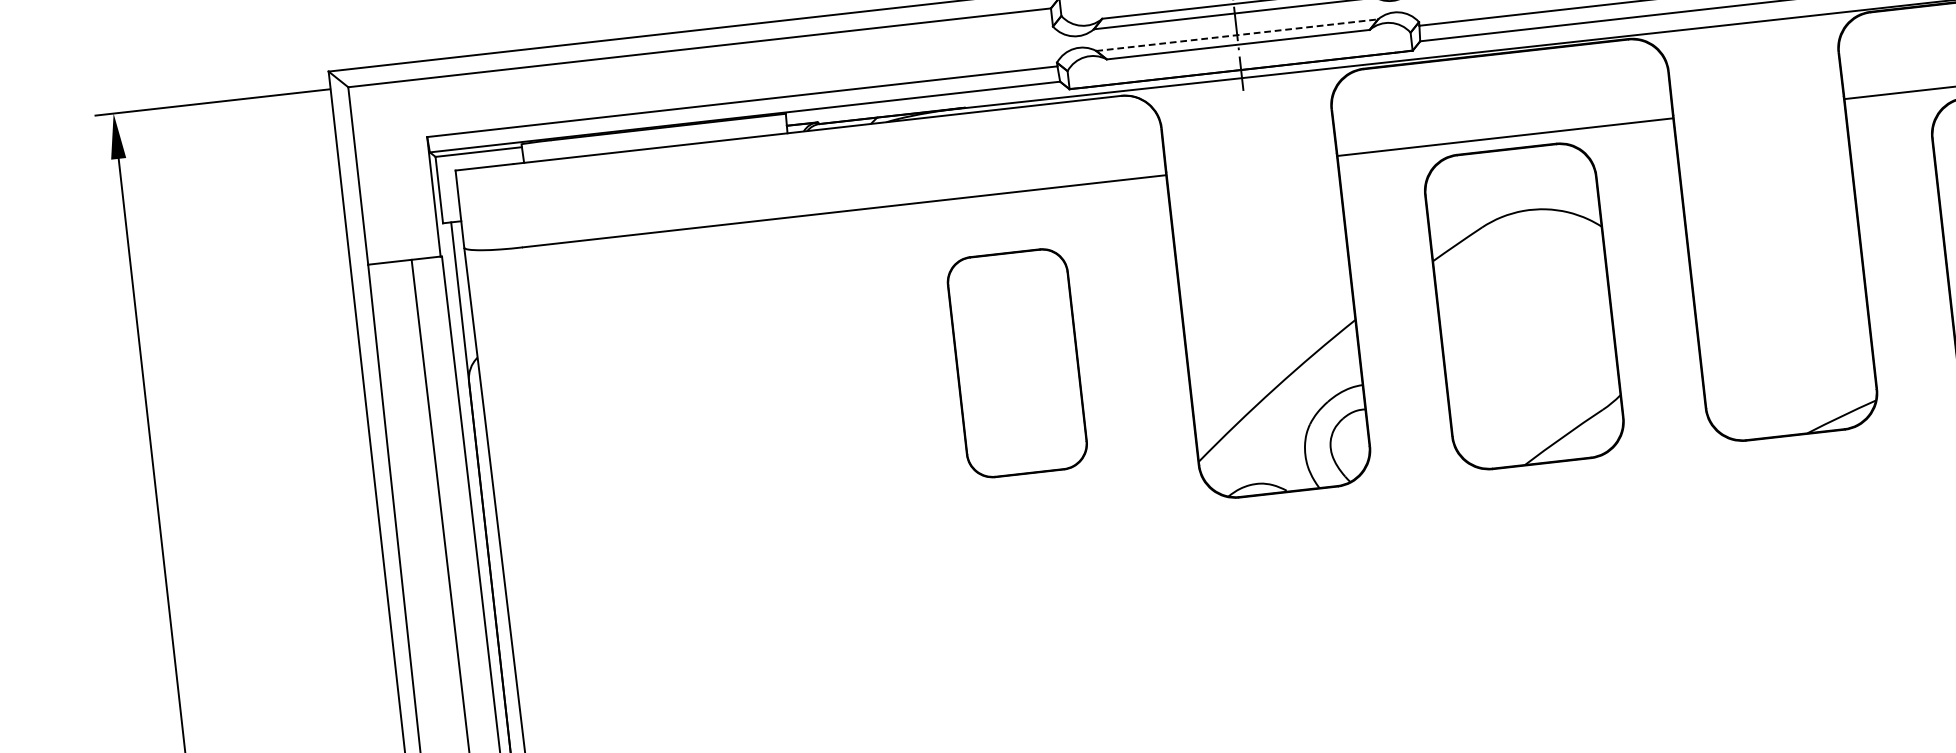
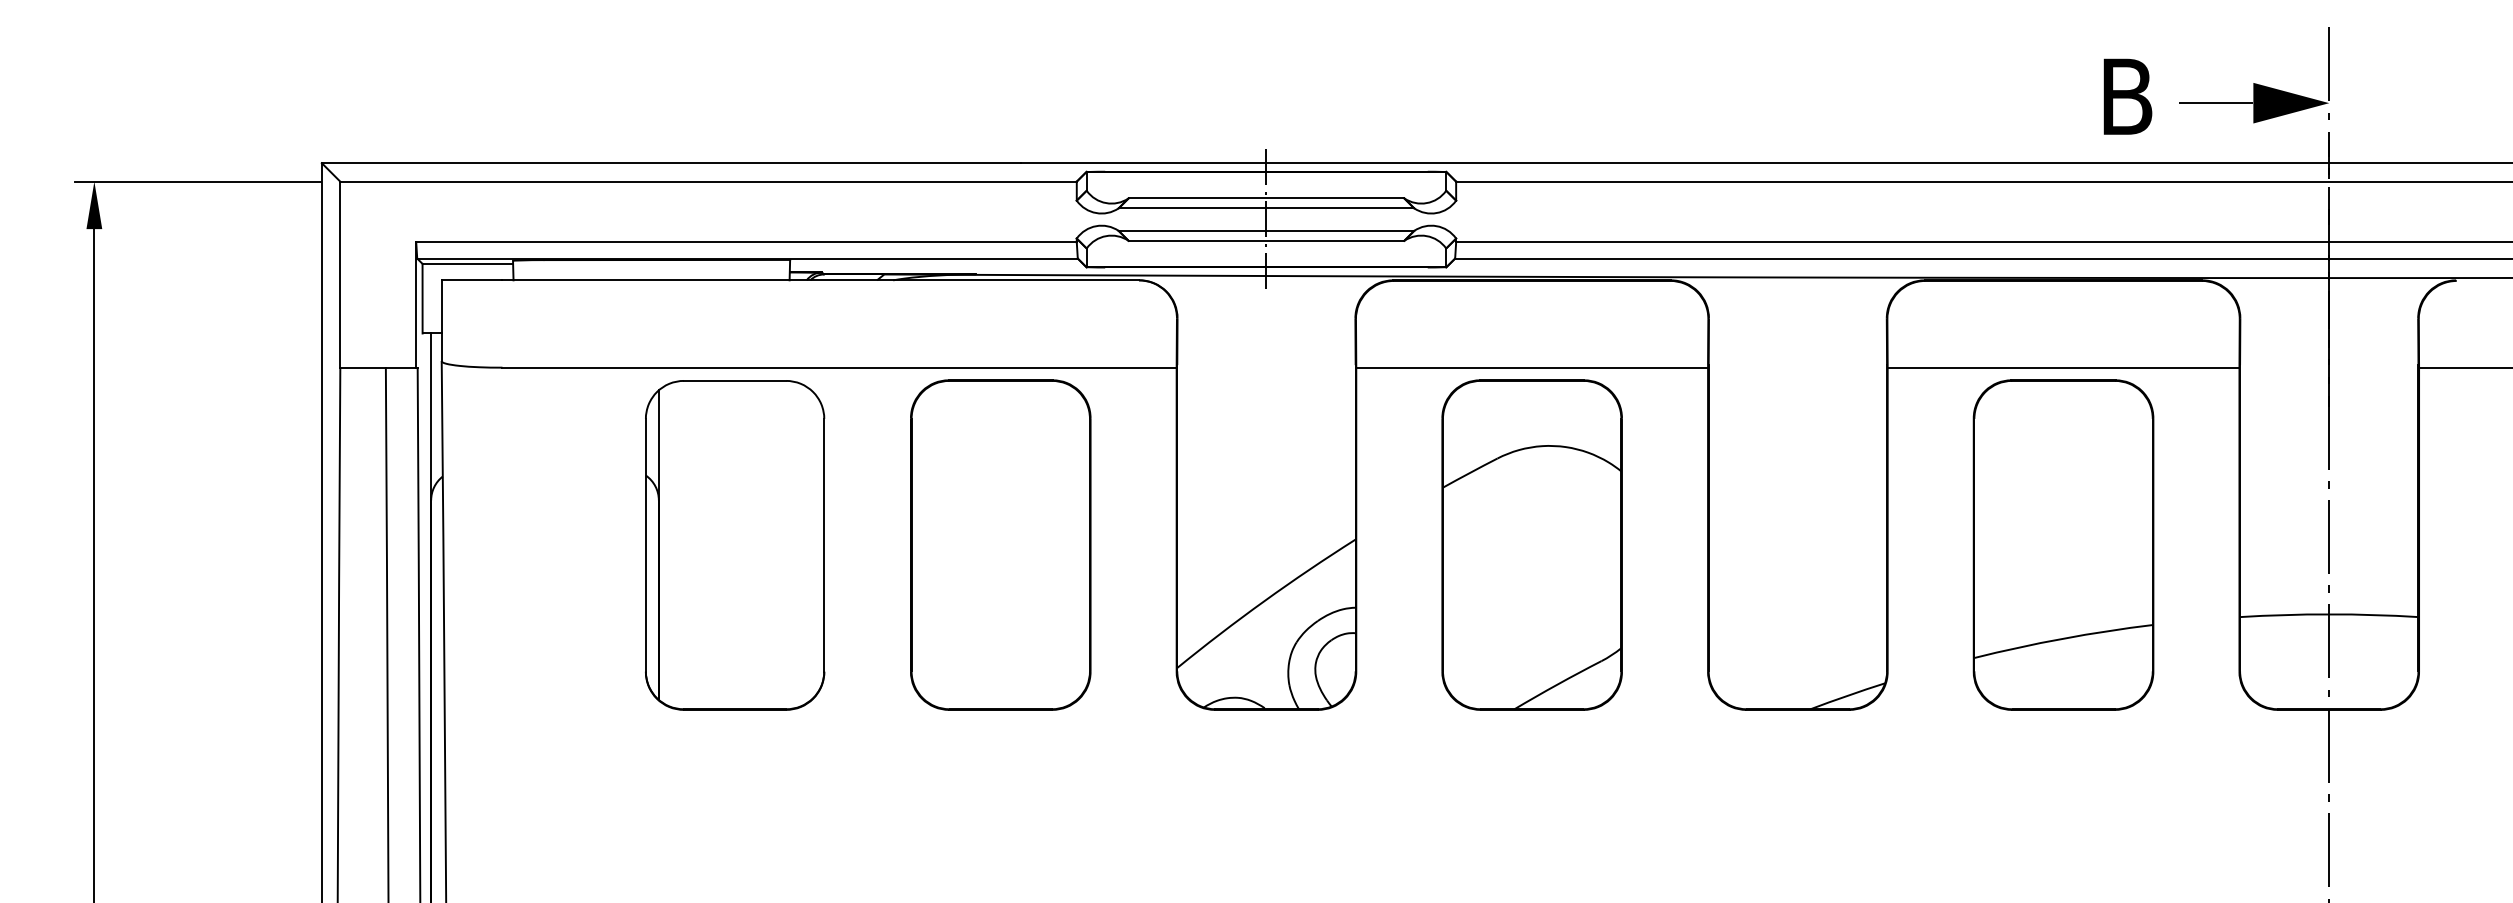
line: (1237, 35) -> (1266, 231), dashed -> solid
part: (1017, 362) -> (1000, 544), size x1.43
part: (764, 392) -> (735, 545), added

